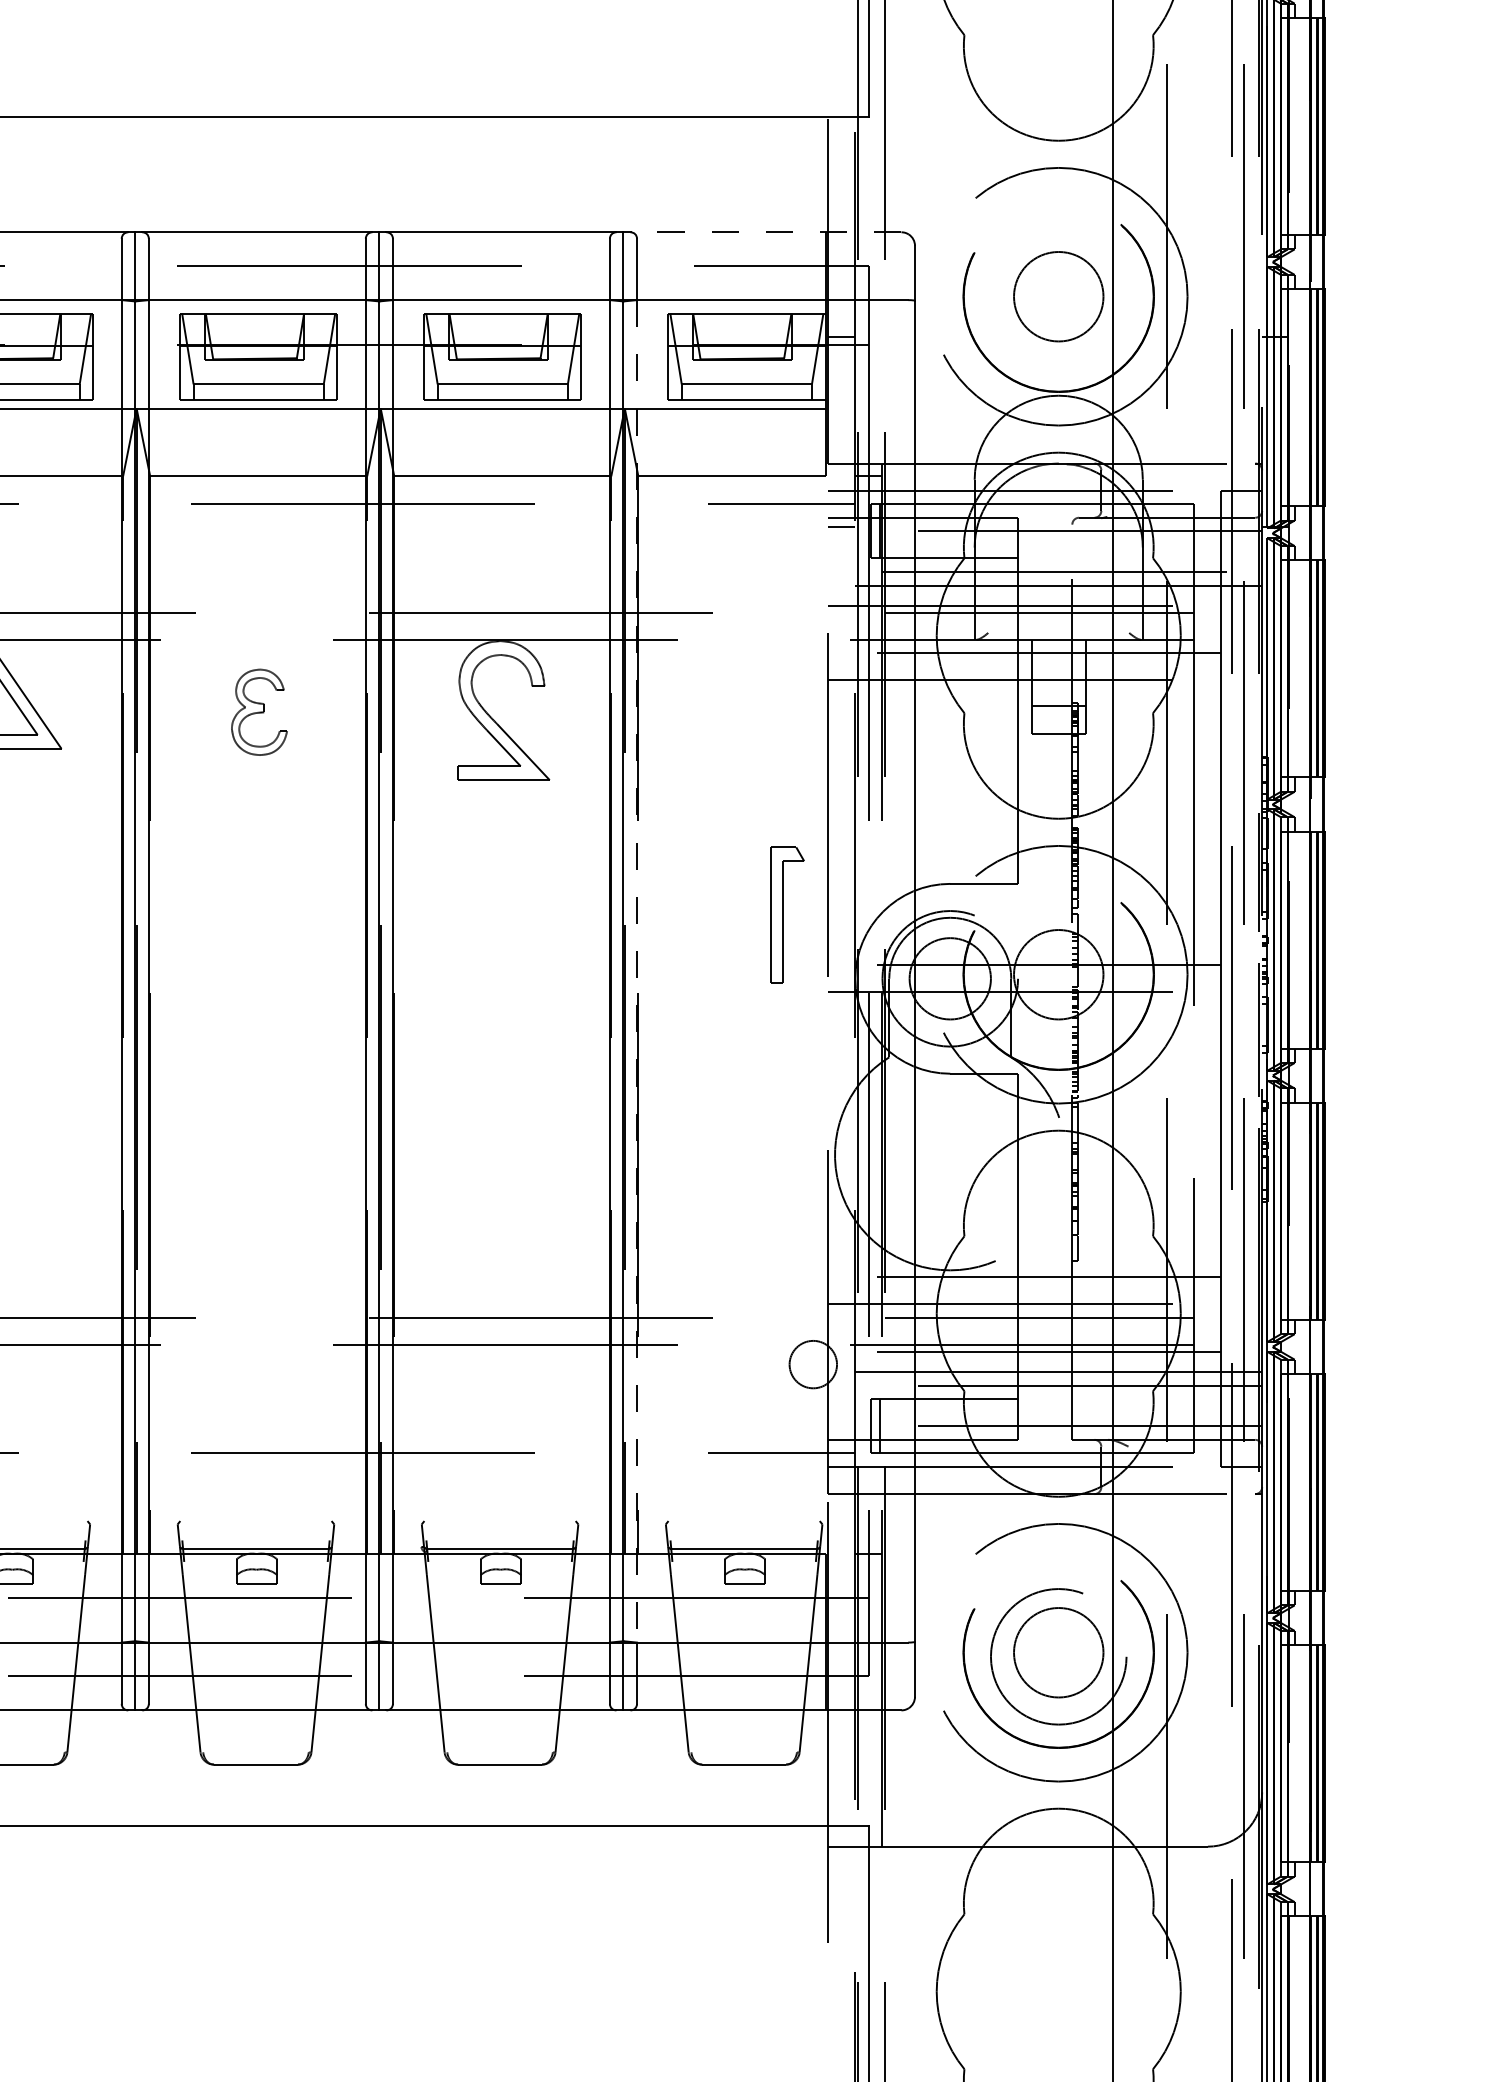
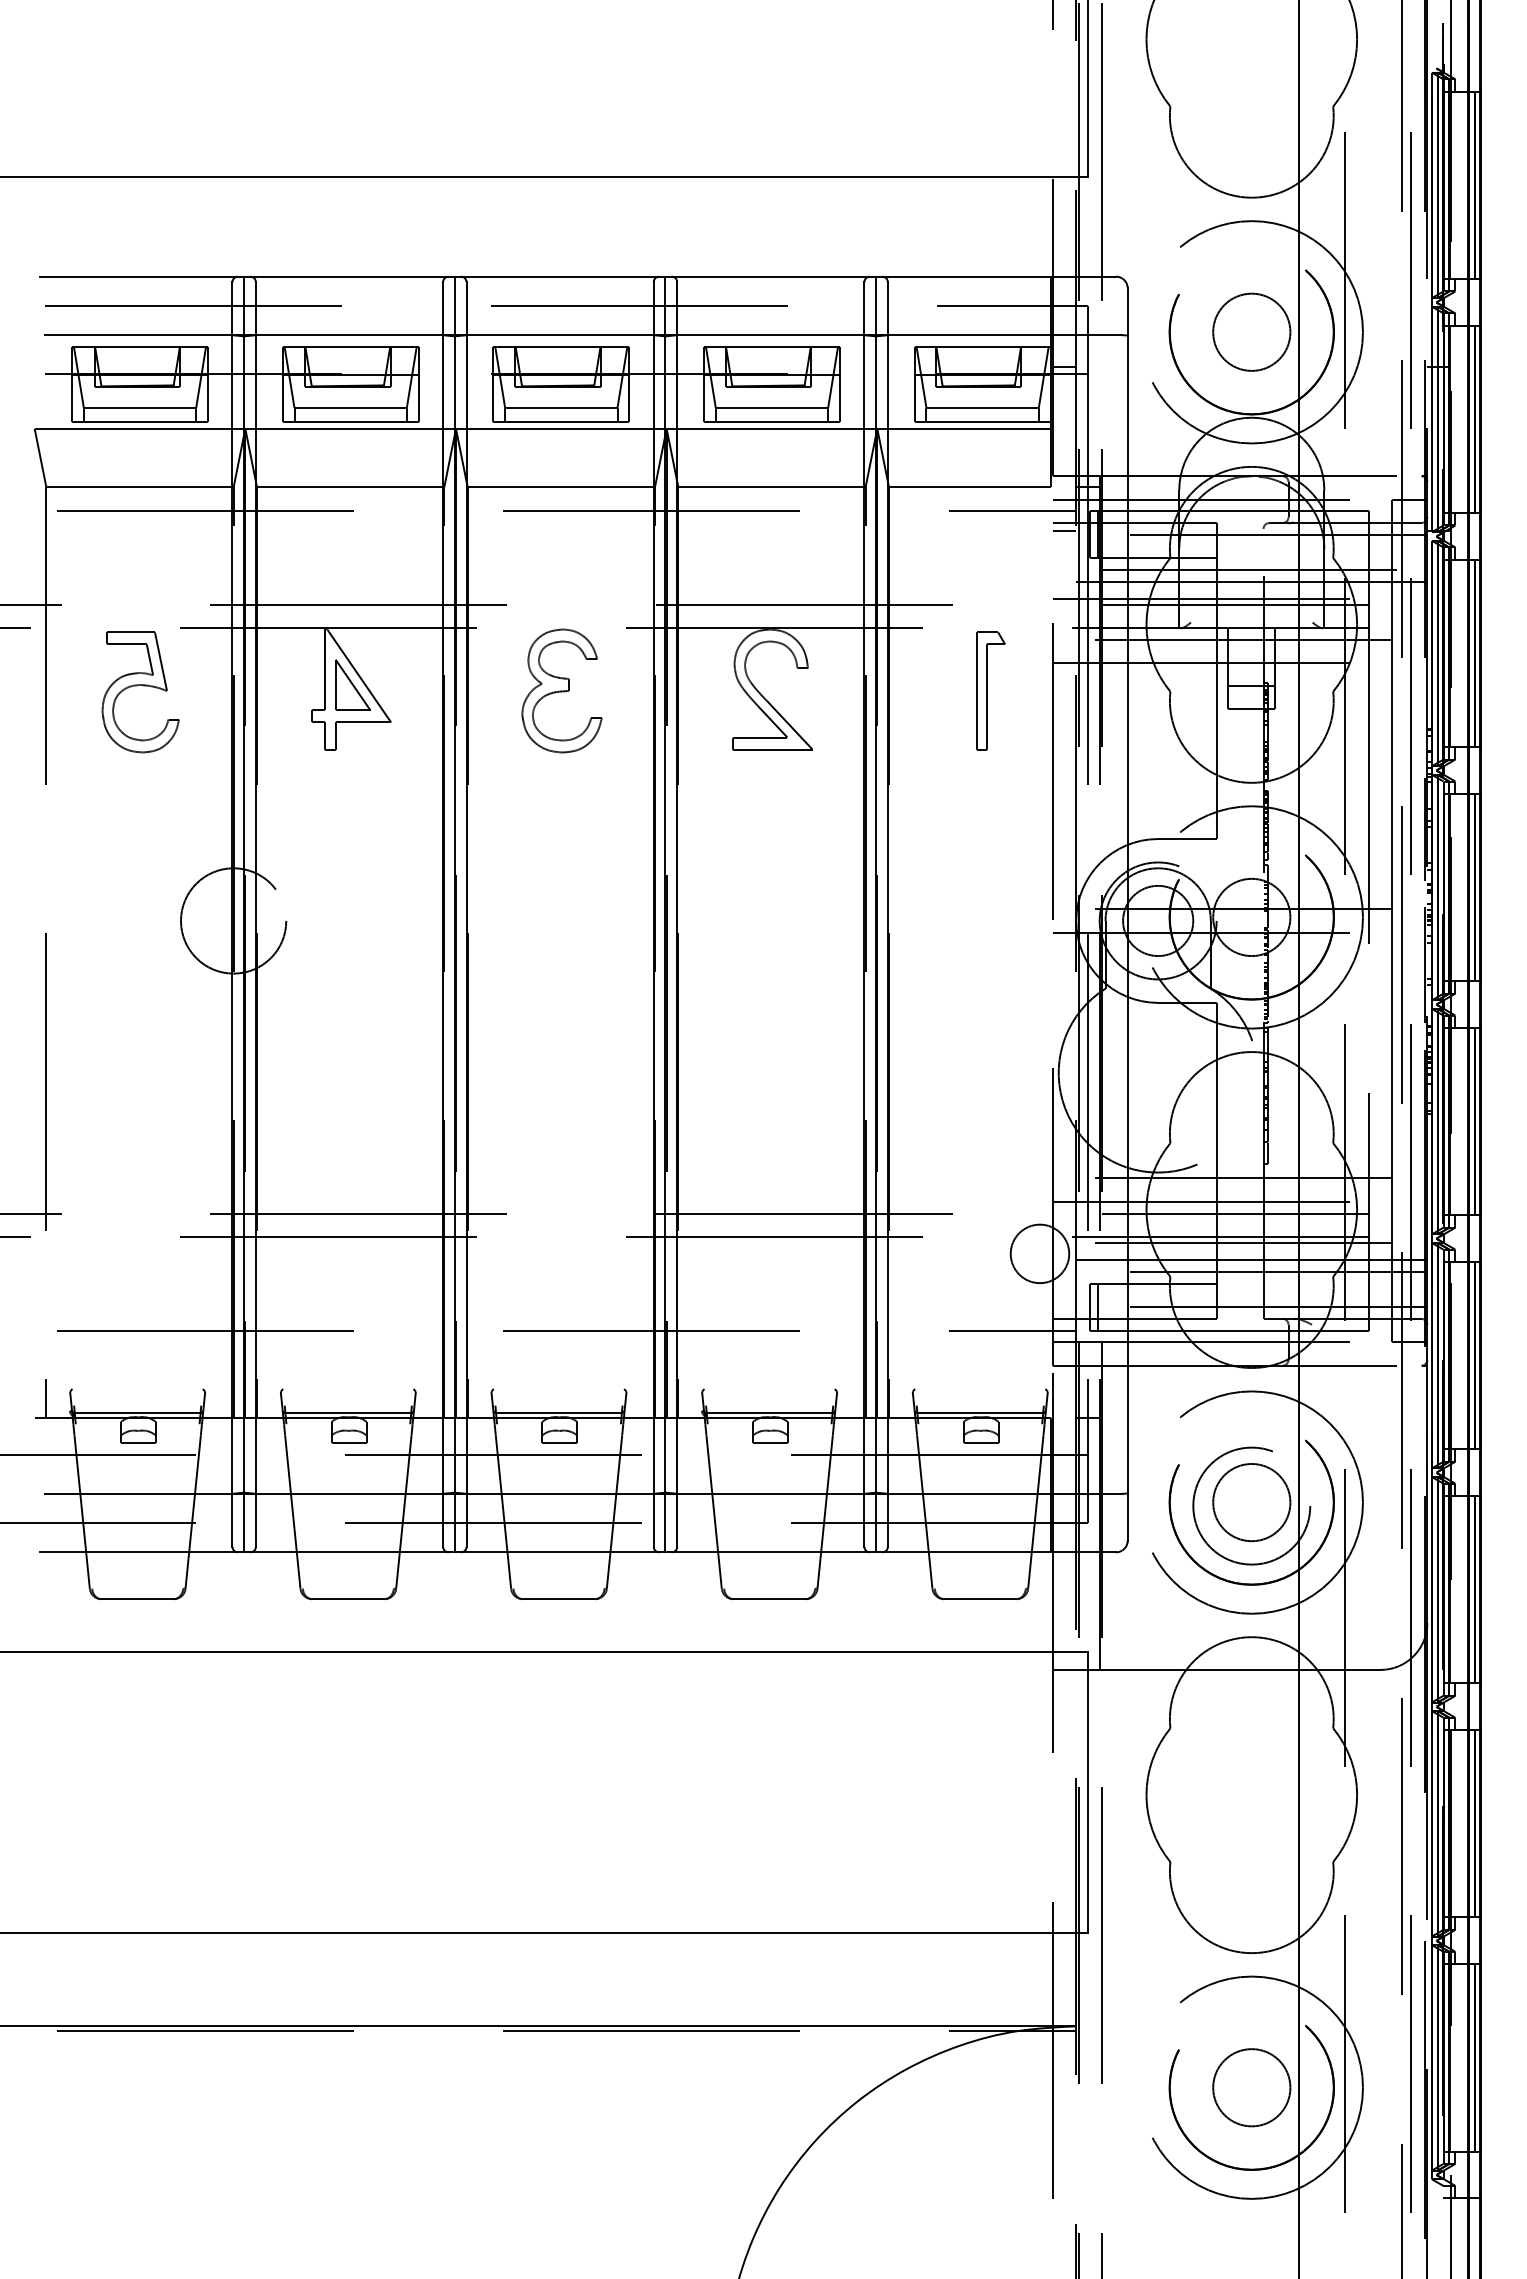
line: (766, 232) -> (999, 276), dashed -> solid
part: (258, 711) -> (561, 690), size x1.67
part: (787, 914) -> (990, 690), moved
line: (636, 972) -> (887, 915), dashed -> solid
circle: (812, 1364) -> (1039, 1253), size x1.43

